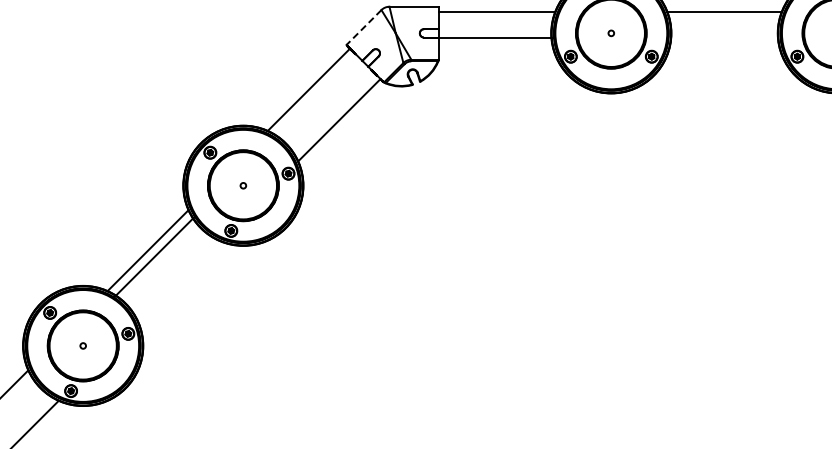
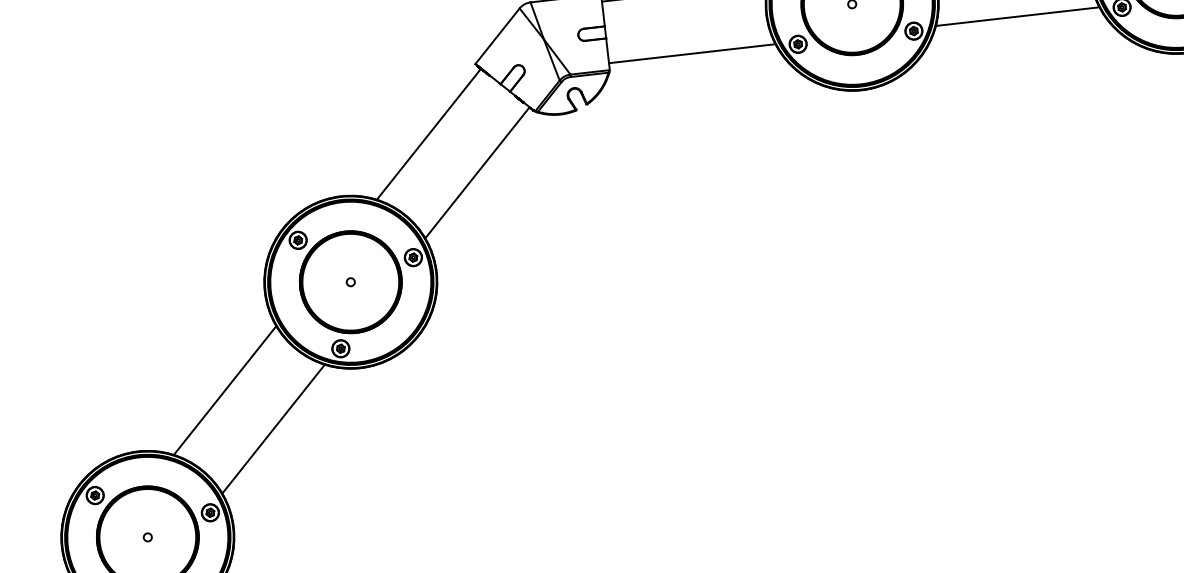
line: (364, 27) -> (498, 36), dashed -> solid
line: (496, 37) -> (691, 53), moved
line: (724, 54) -> (1017, 16), added
line: (154, 256) -> (273, 428), moved

